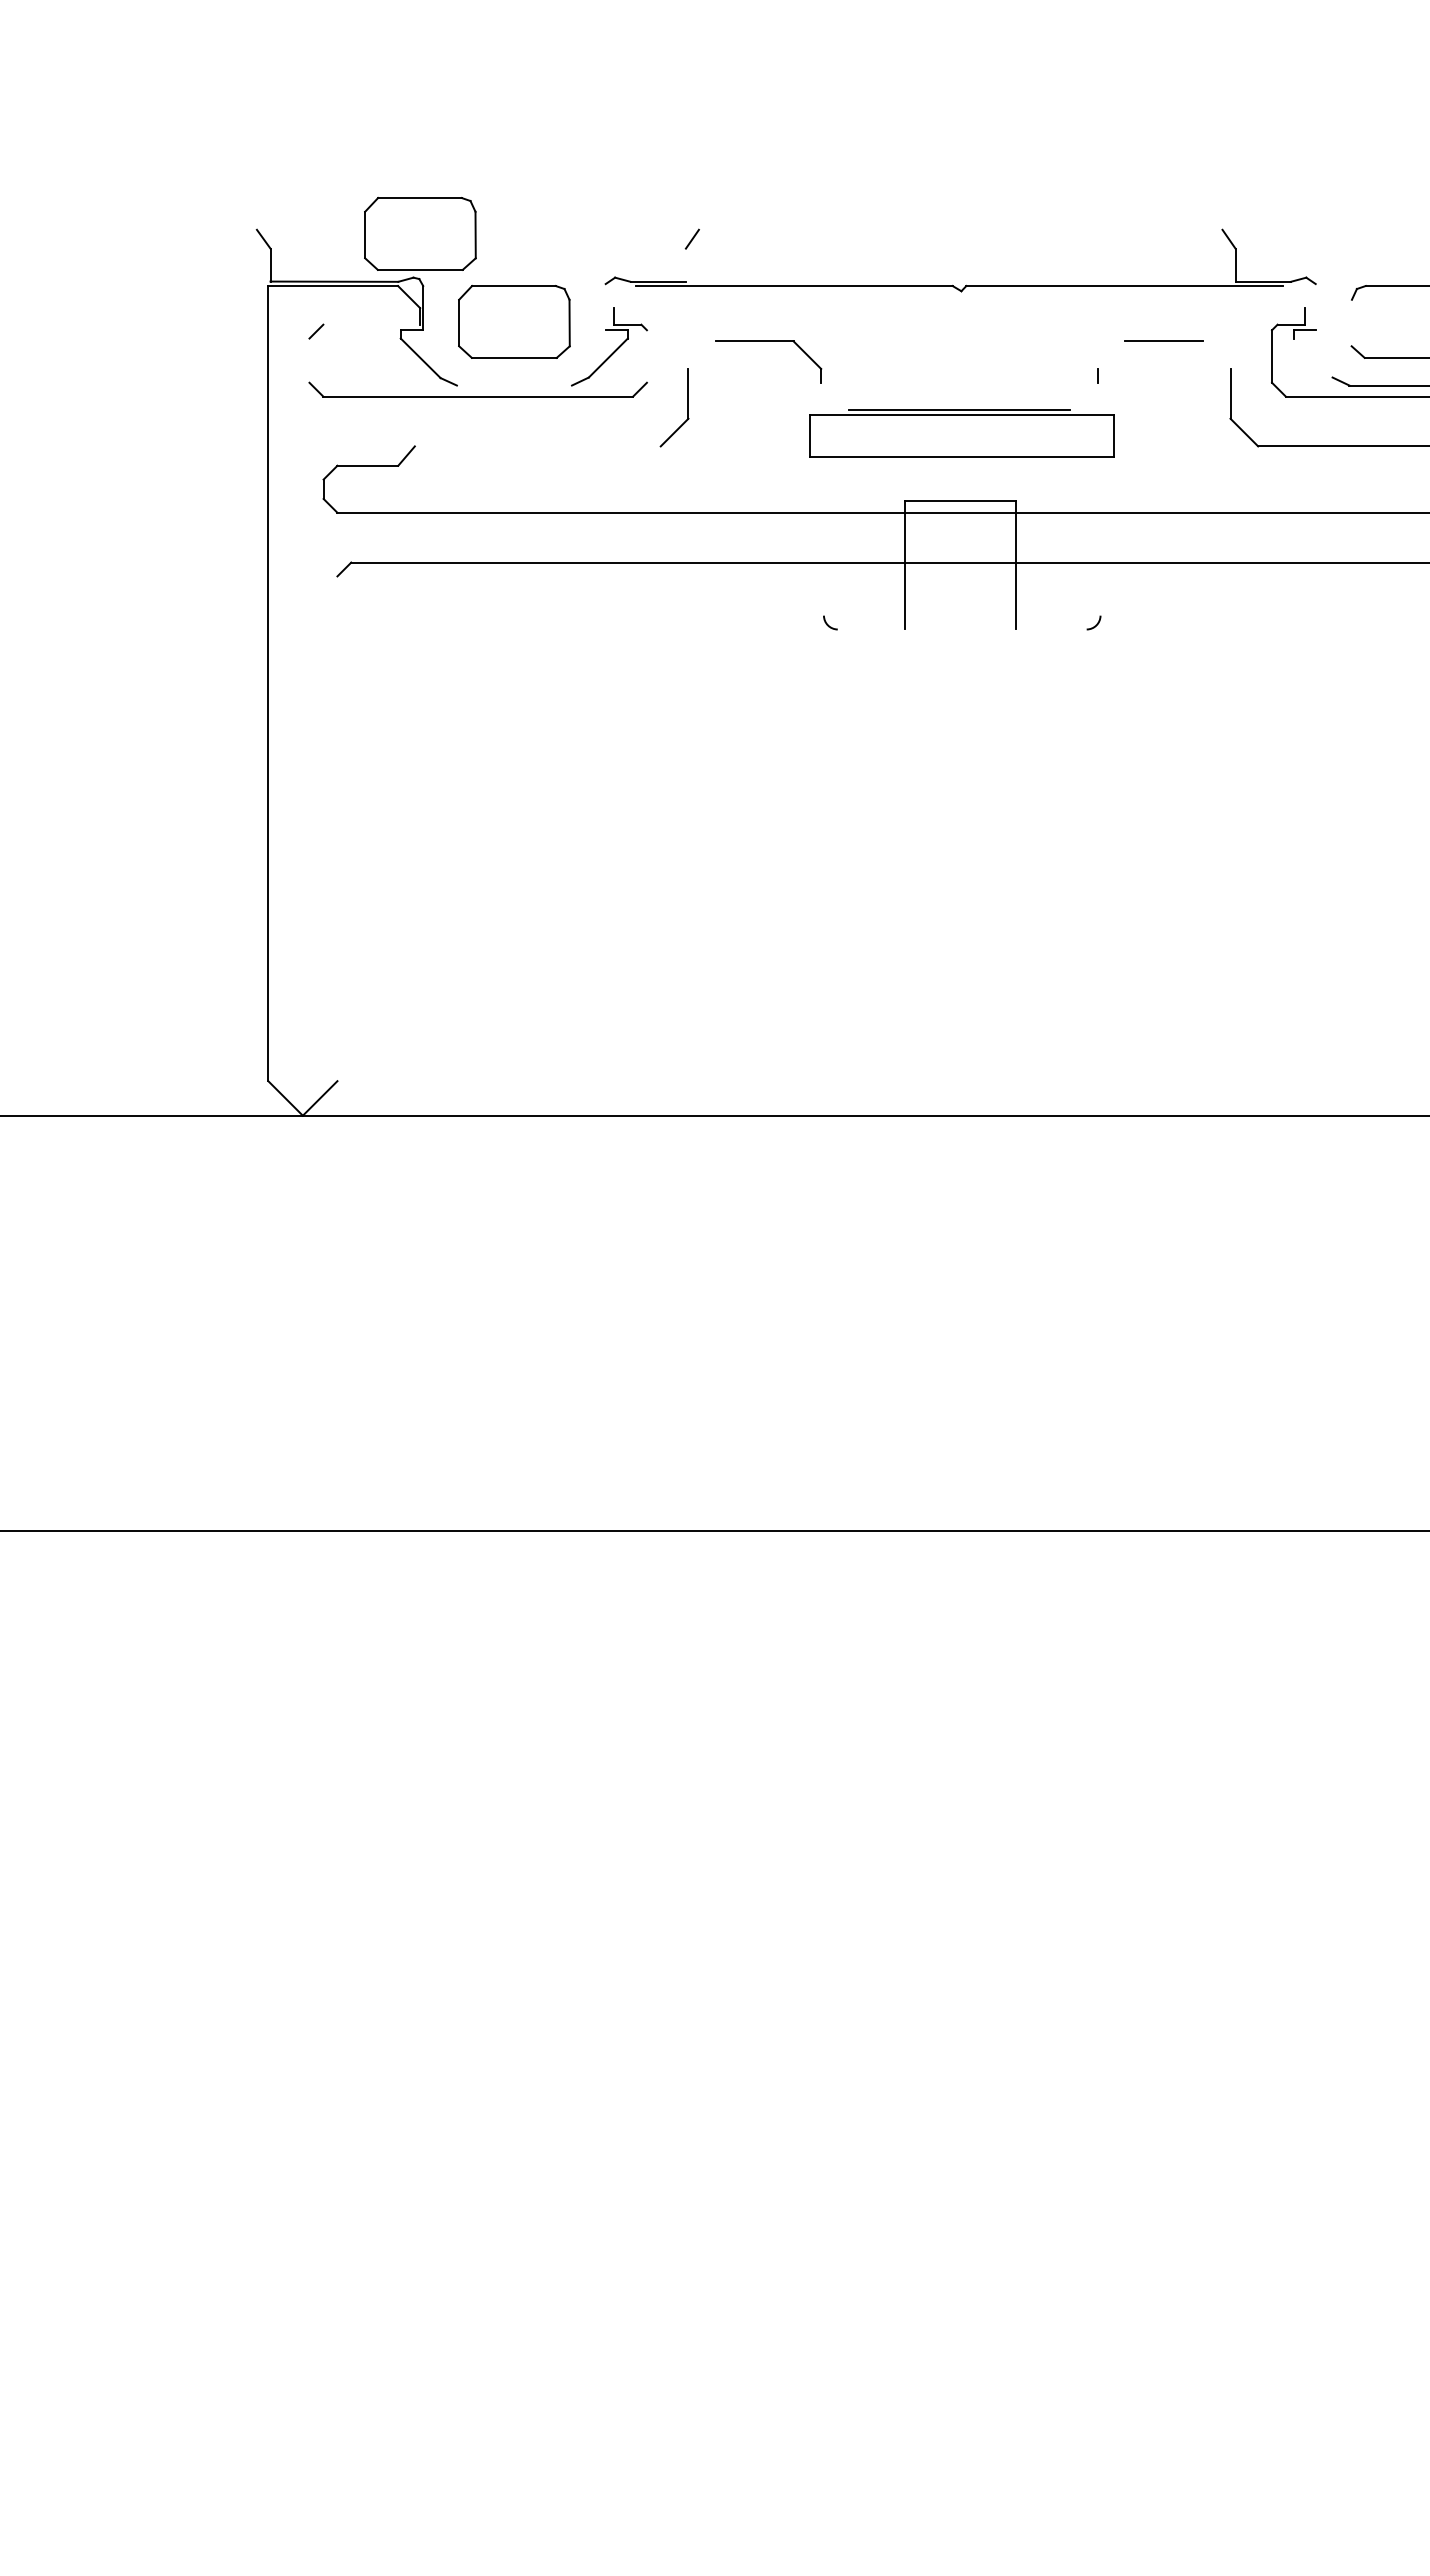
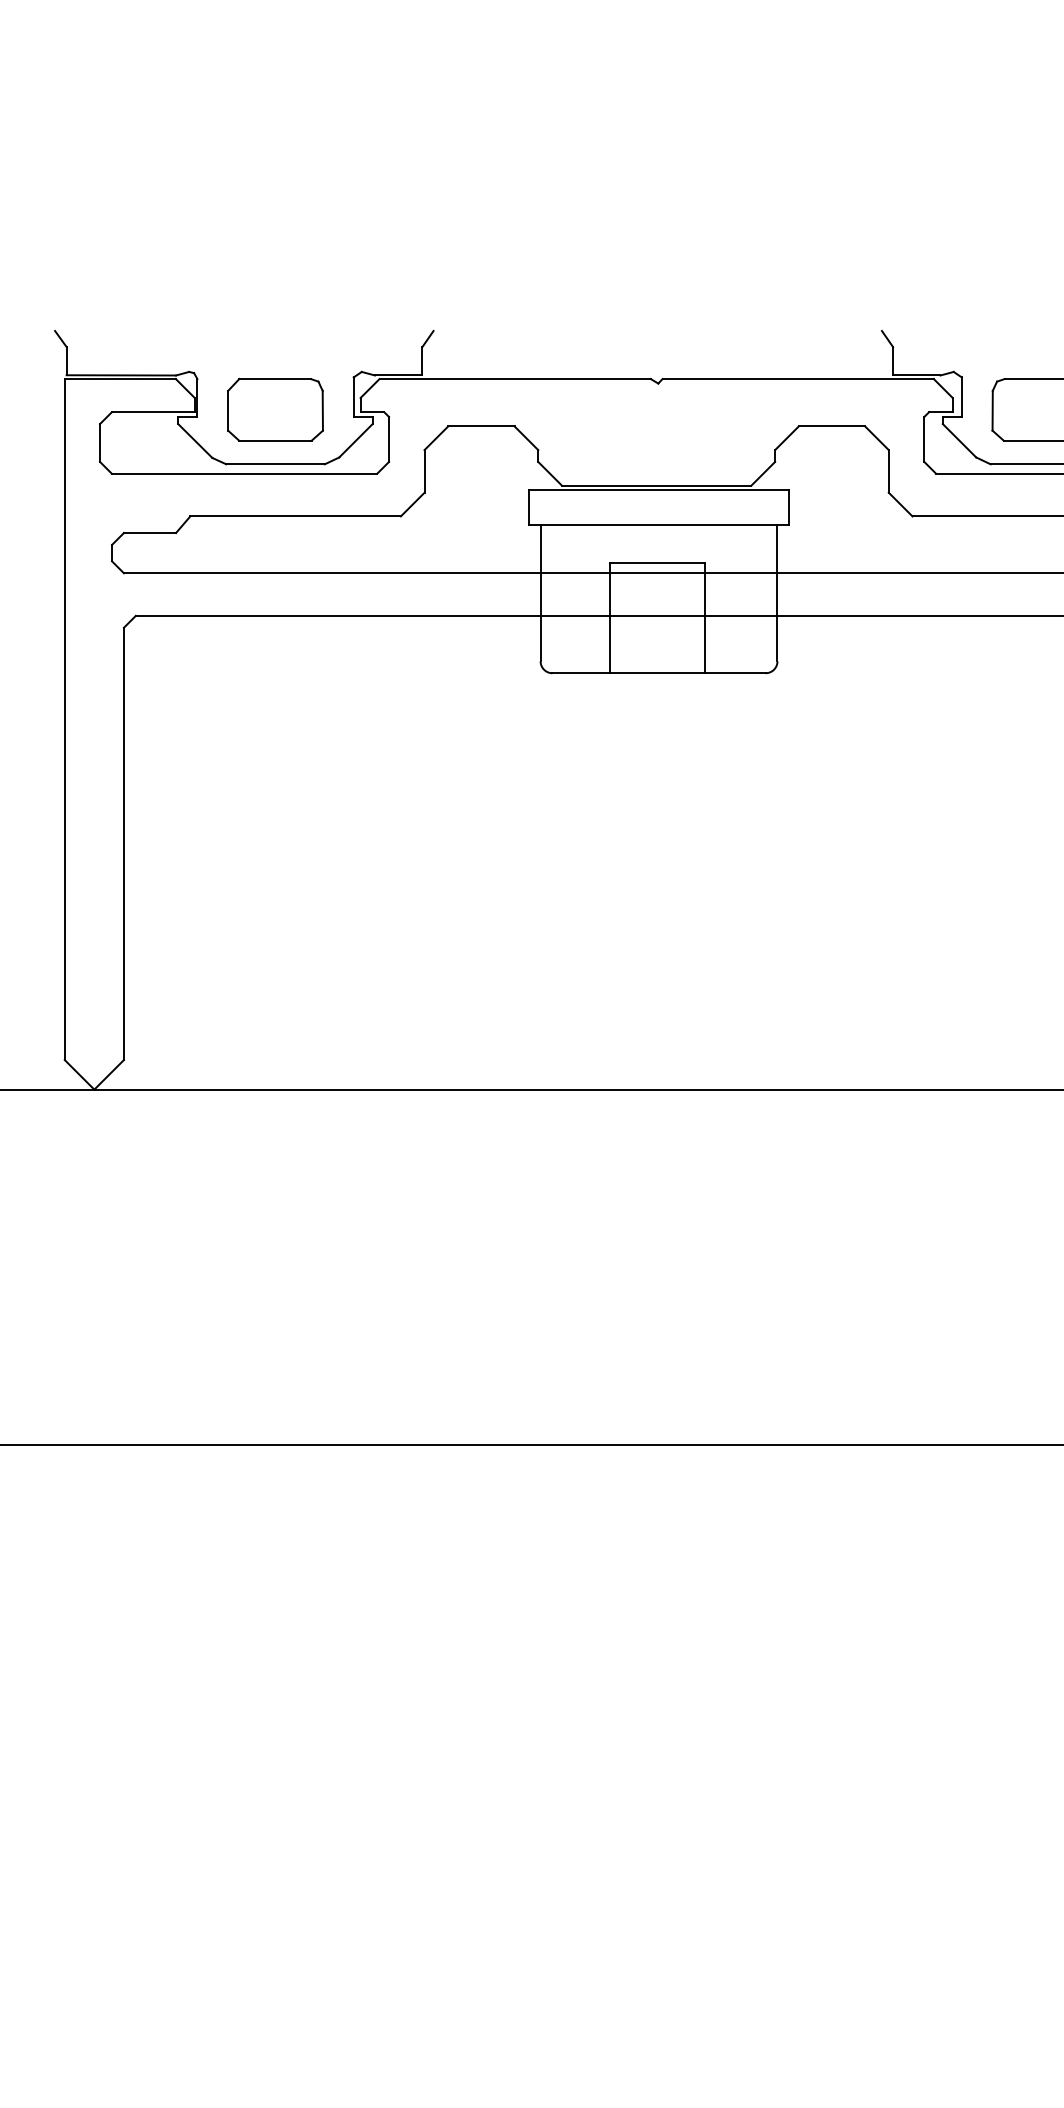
part: (420, 233) -> (195, 334), removed
line: (685, 264) -> (422, 360), added
line: (624, 296) -> (369, 388), added
line: (1294, 296) -> (943, 388), added
line: (605, 307) -> (353, 397), added
line: (1315, 307) -> (961, 397), added
line: (1351, 322) -> (992, 410), added
line: (371, 324) -> (153, 412), added
line: (702, 354) -> (436, 437), added
line: (1111, 354) -> (786, 437), added
line: (1216, 354) -> (876, 437), added
line: (646, 356) -> (388, 439), added
line: (1312, 357) -> (959, 440), added
line: (309, 360) -> (100, 442), added
line: (513, 385) -> (274, 464), added
line: (834, 396) -> (549, 473), added
line: (1083, 396) -> (762, 473), added
line: (537, 446) -> (295, 516), added
line: (823, 535) -> (540, 592), added
line: (1100, 535) -> (777, 592), added
line: (961, 629) -> (658, 673), added
line: (337, 828) -> (124, 843), added

